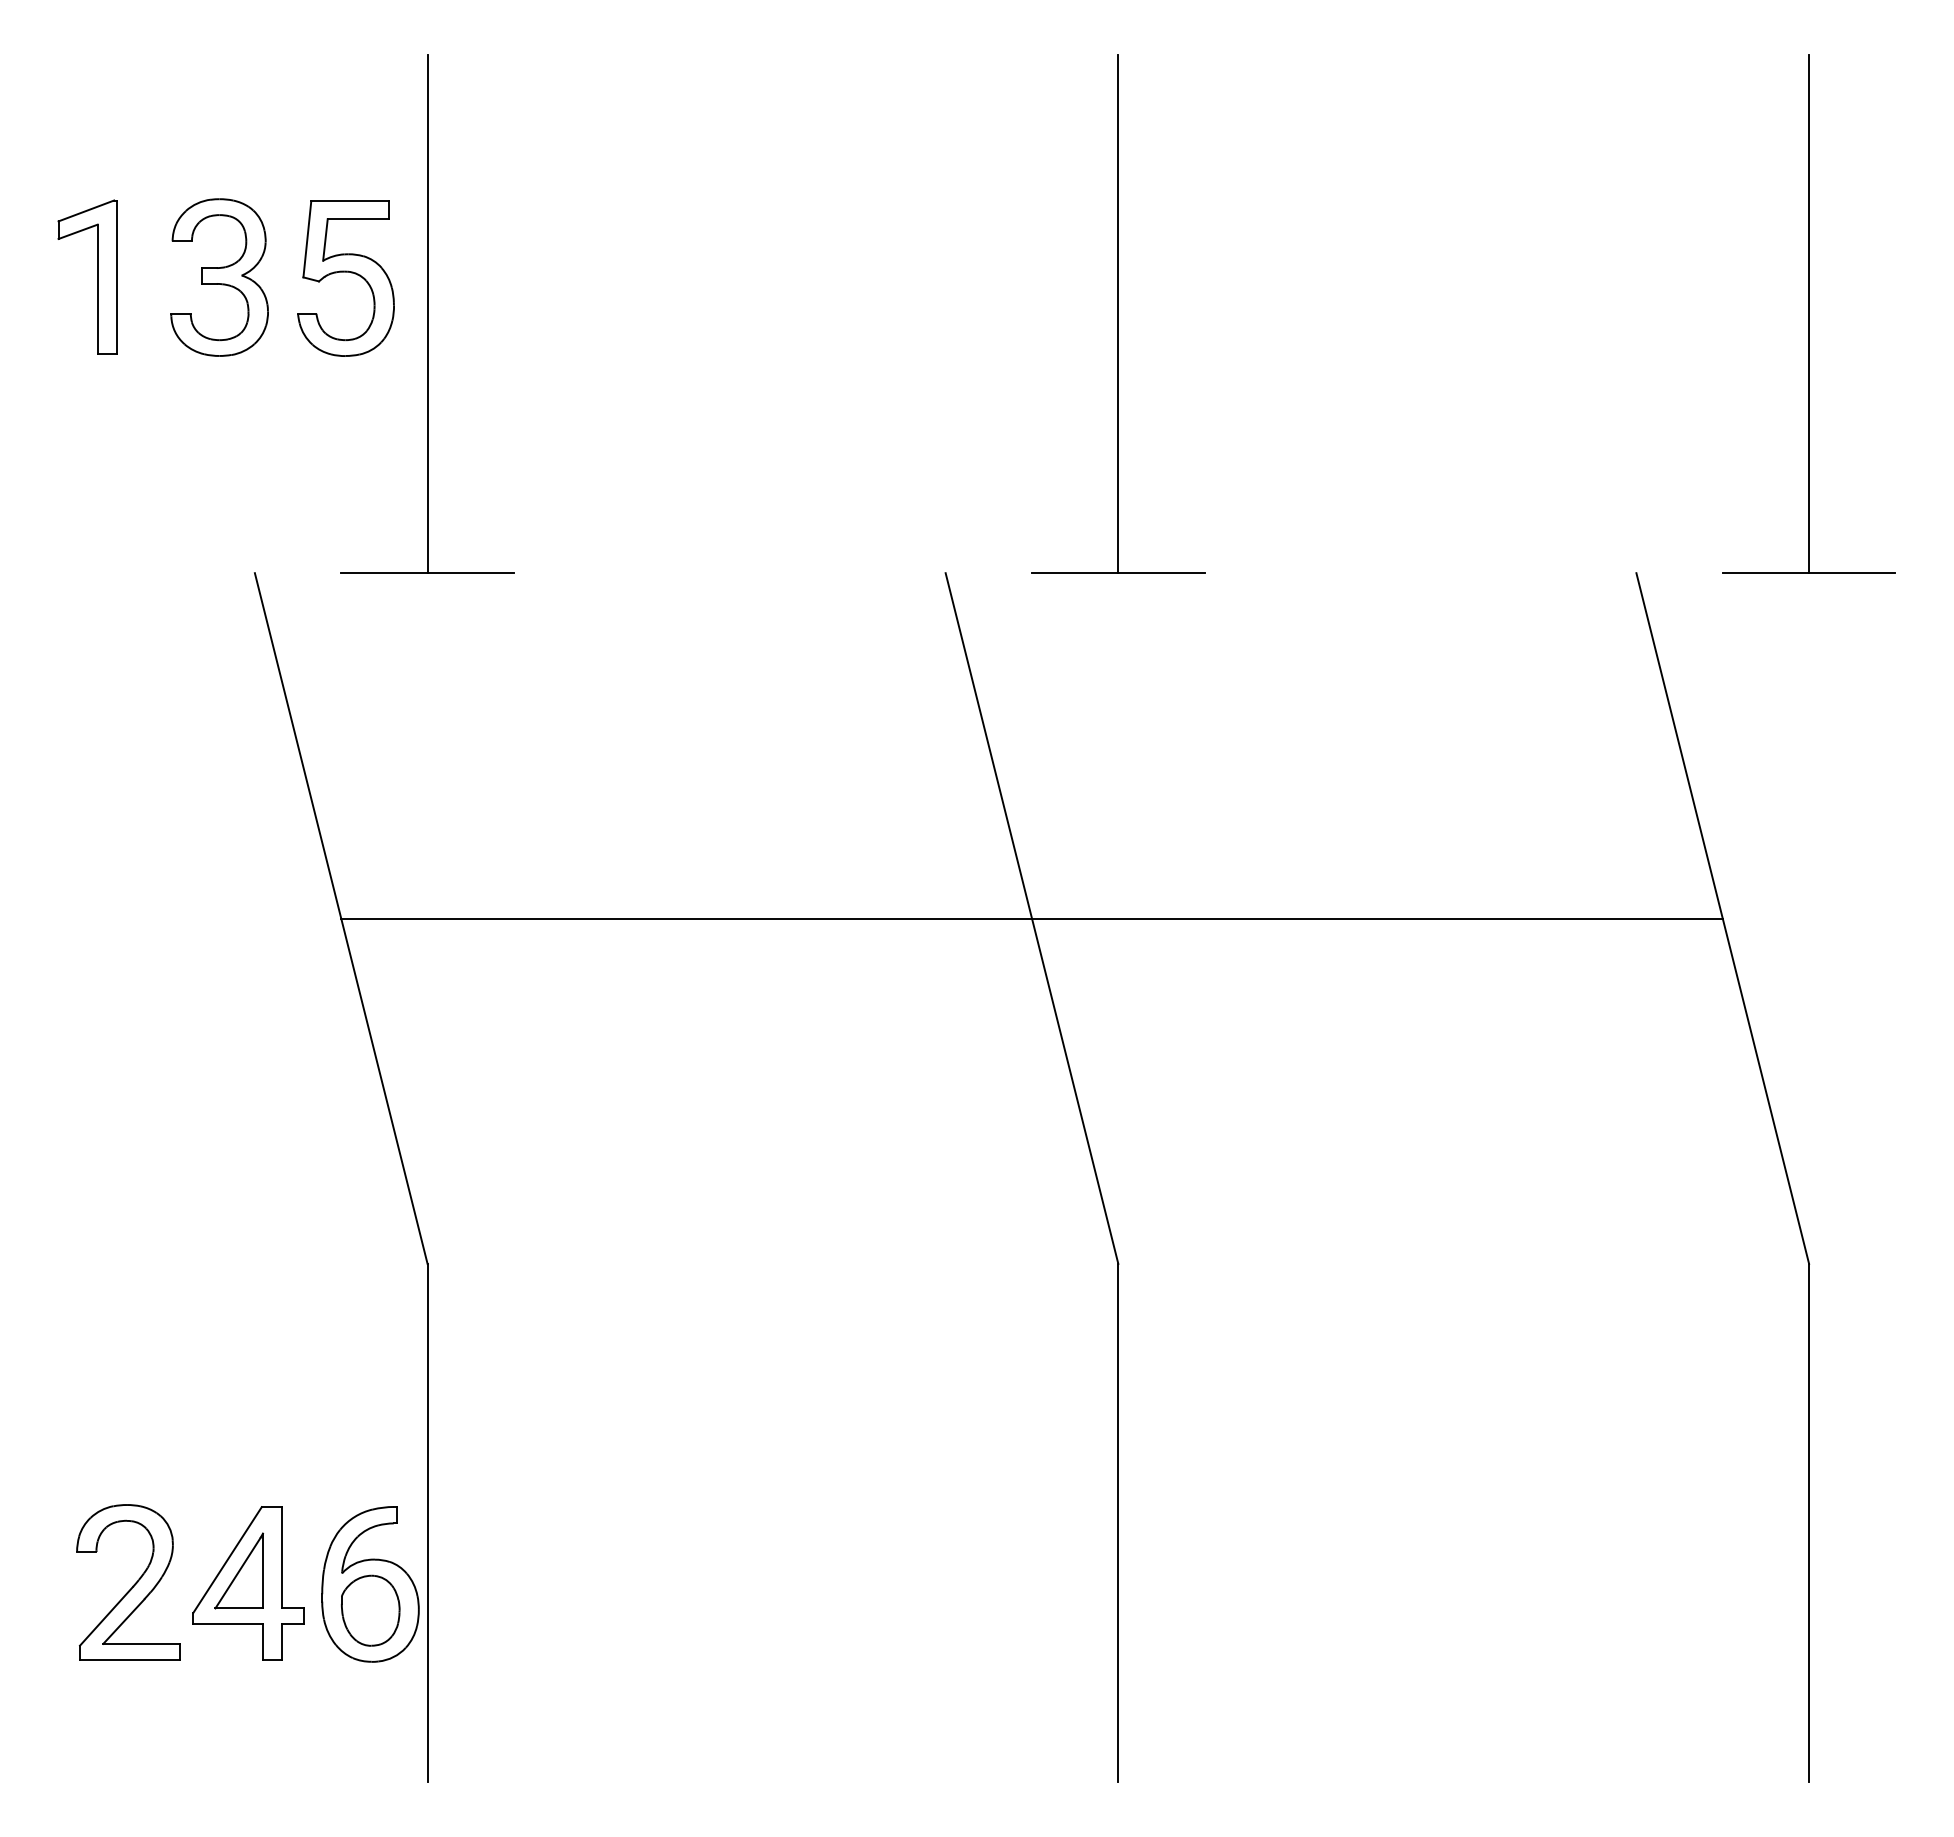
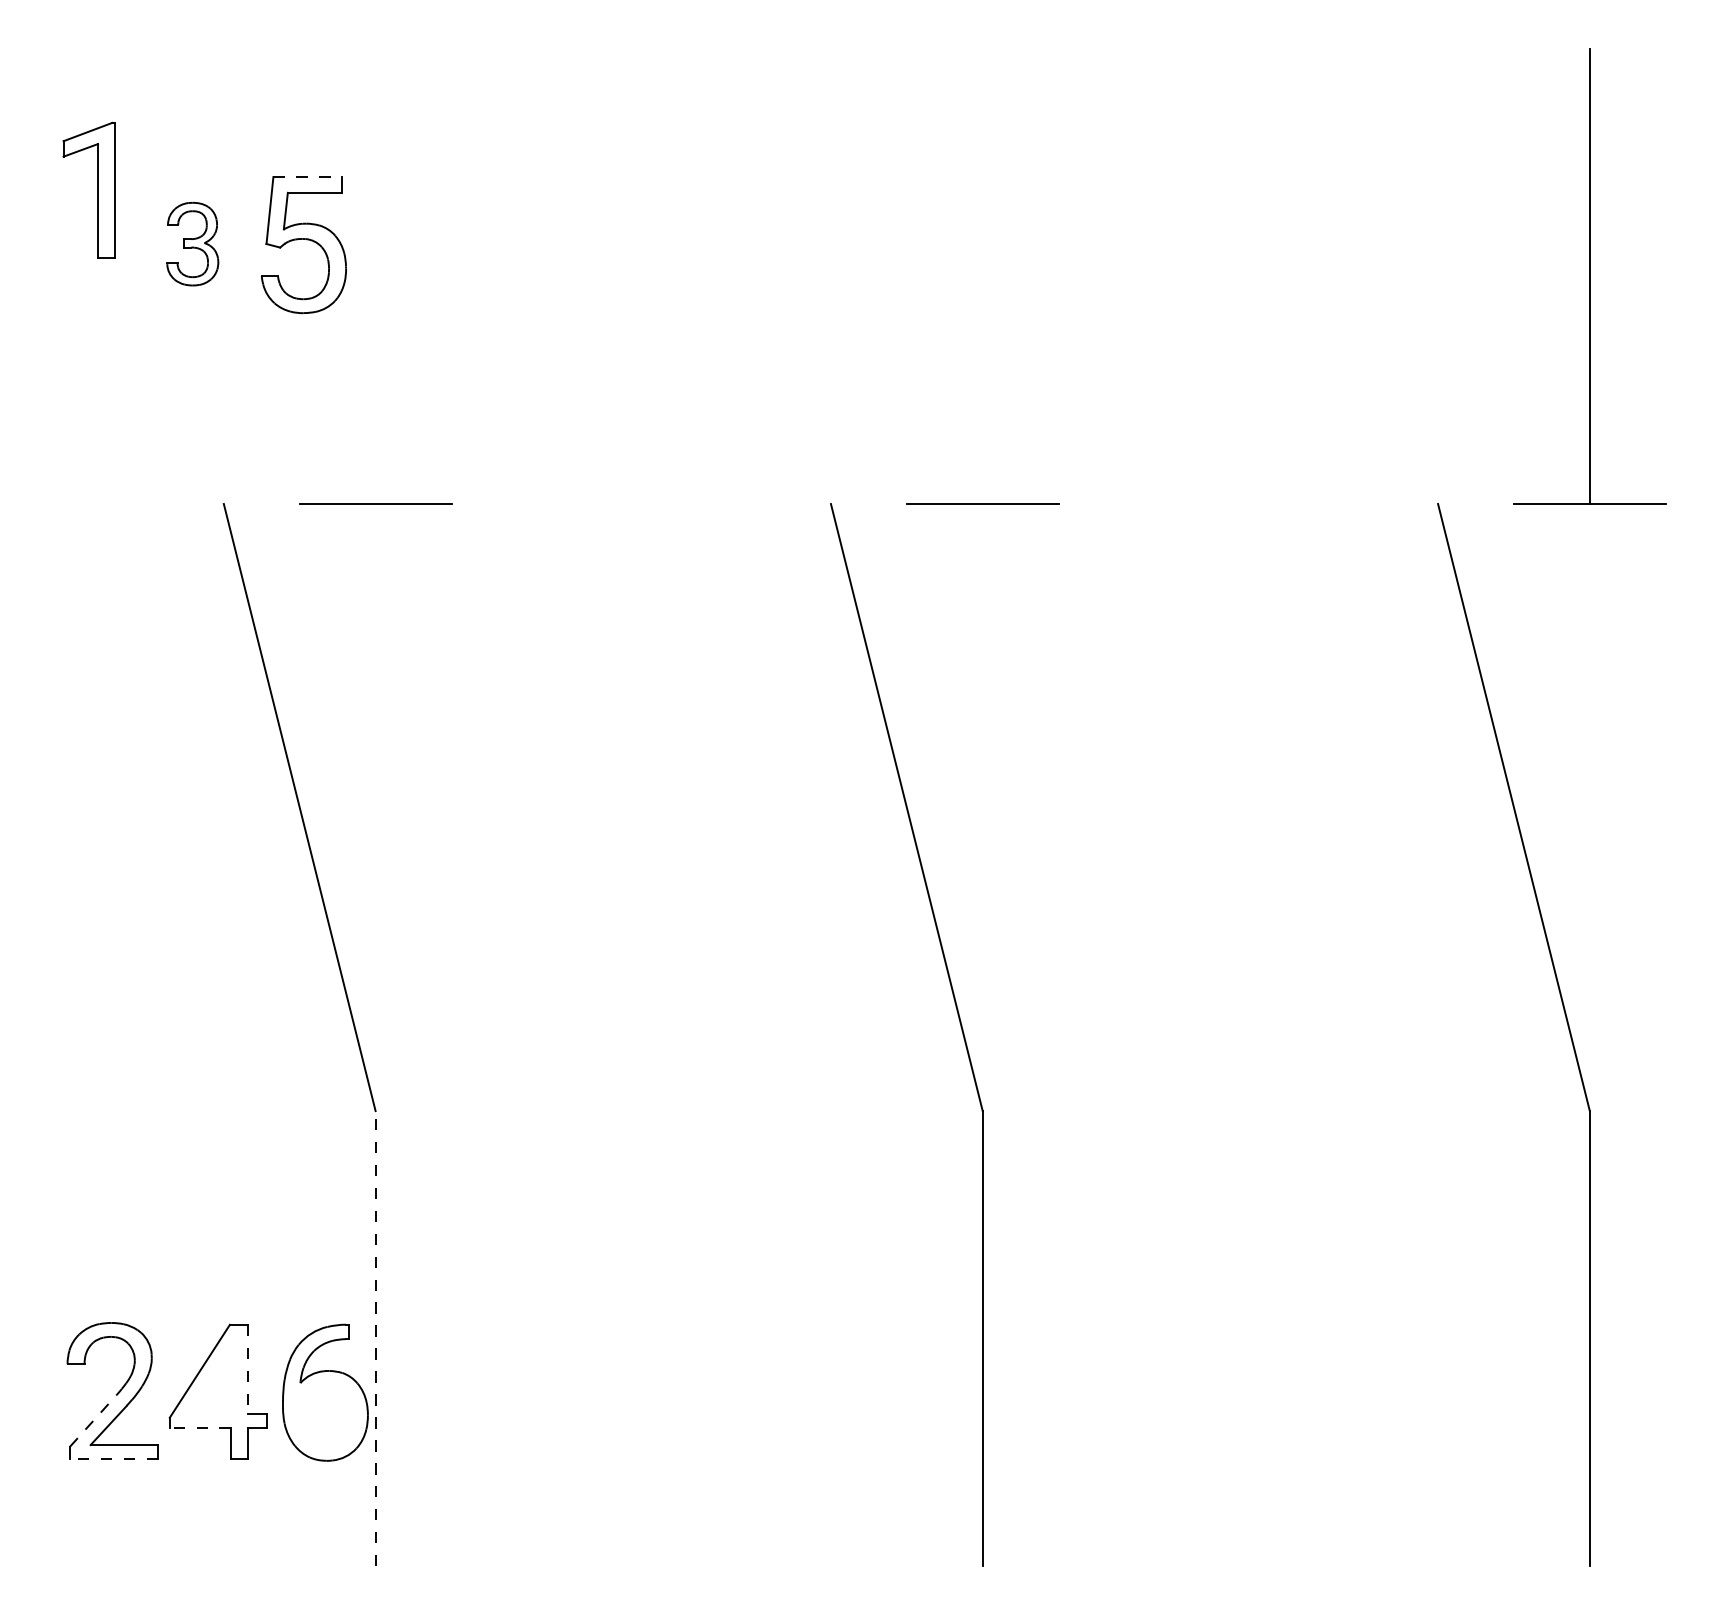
line: (350, 201) -> (307, 177), solid -> dashed
part: (97, 276) -> (97, 189), moved
part: (219, 277) -> (192, 244), size x0.6
line: (427, 314) -> (375, 276), removed
line: (1118, 314) -> (982, 276), removed
line: (1031, 918) -> (906, 807), removed
line: (427, 1522) -> (375, 1338), solid -> dashed
line: (282, 1557) -> (248, 1369), solid -> dashed
part: (238, 1570) -> (209, 1380), removed
part: (370, 1610) -> (325, 1415), removed
line: (106, 1616) -> (93, 1420), solid -> dashed
line: (228, 1624) -> (200, 1428), solid -> dashed
line: (129, 1659) -> (113, 1458), solid -> dashed

